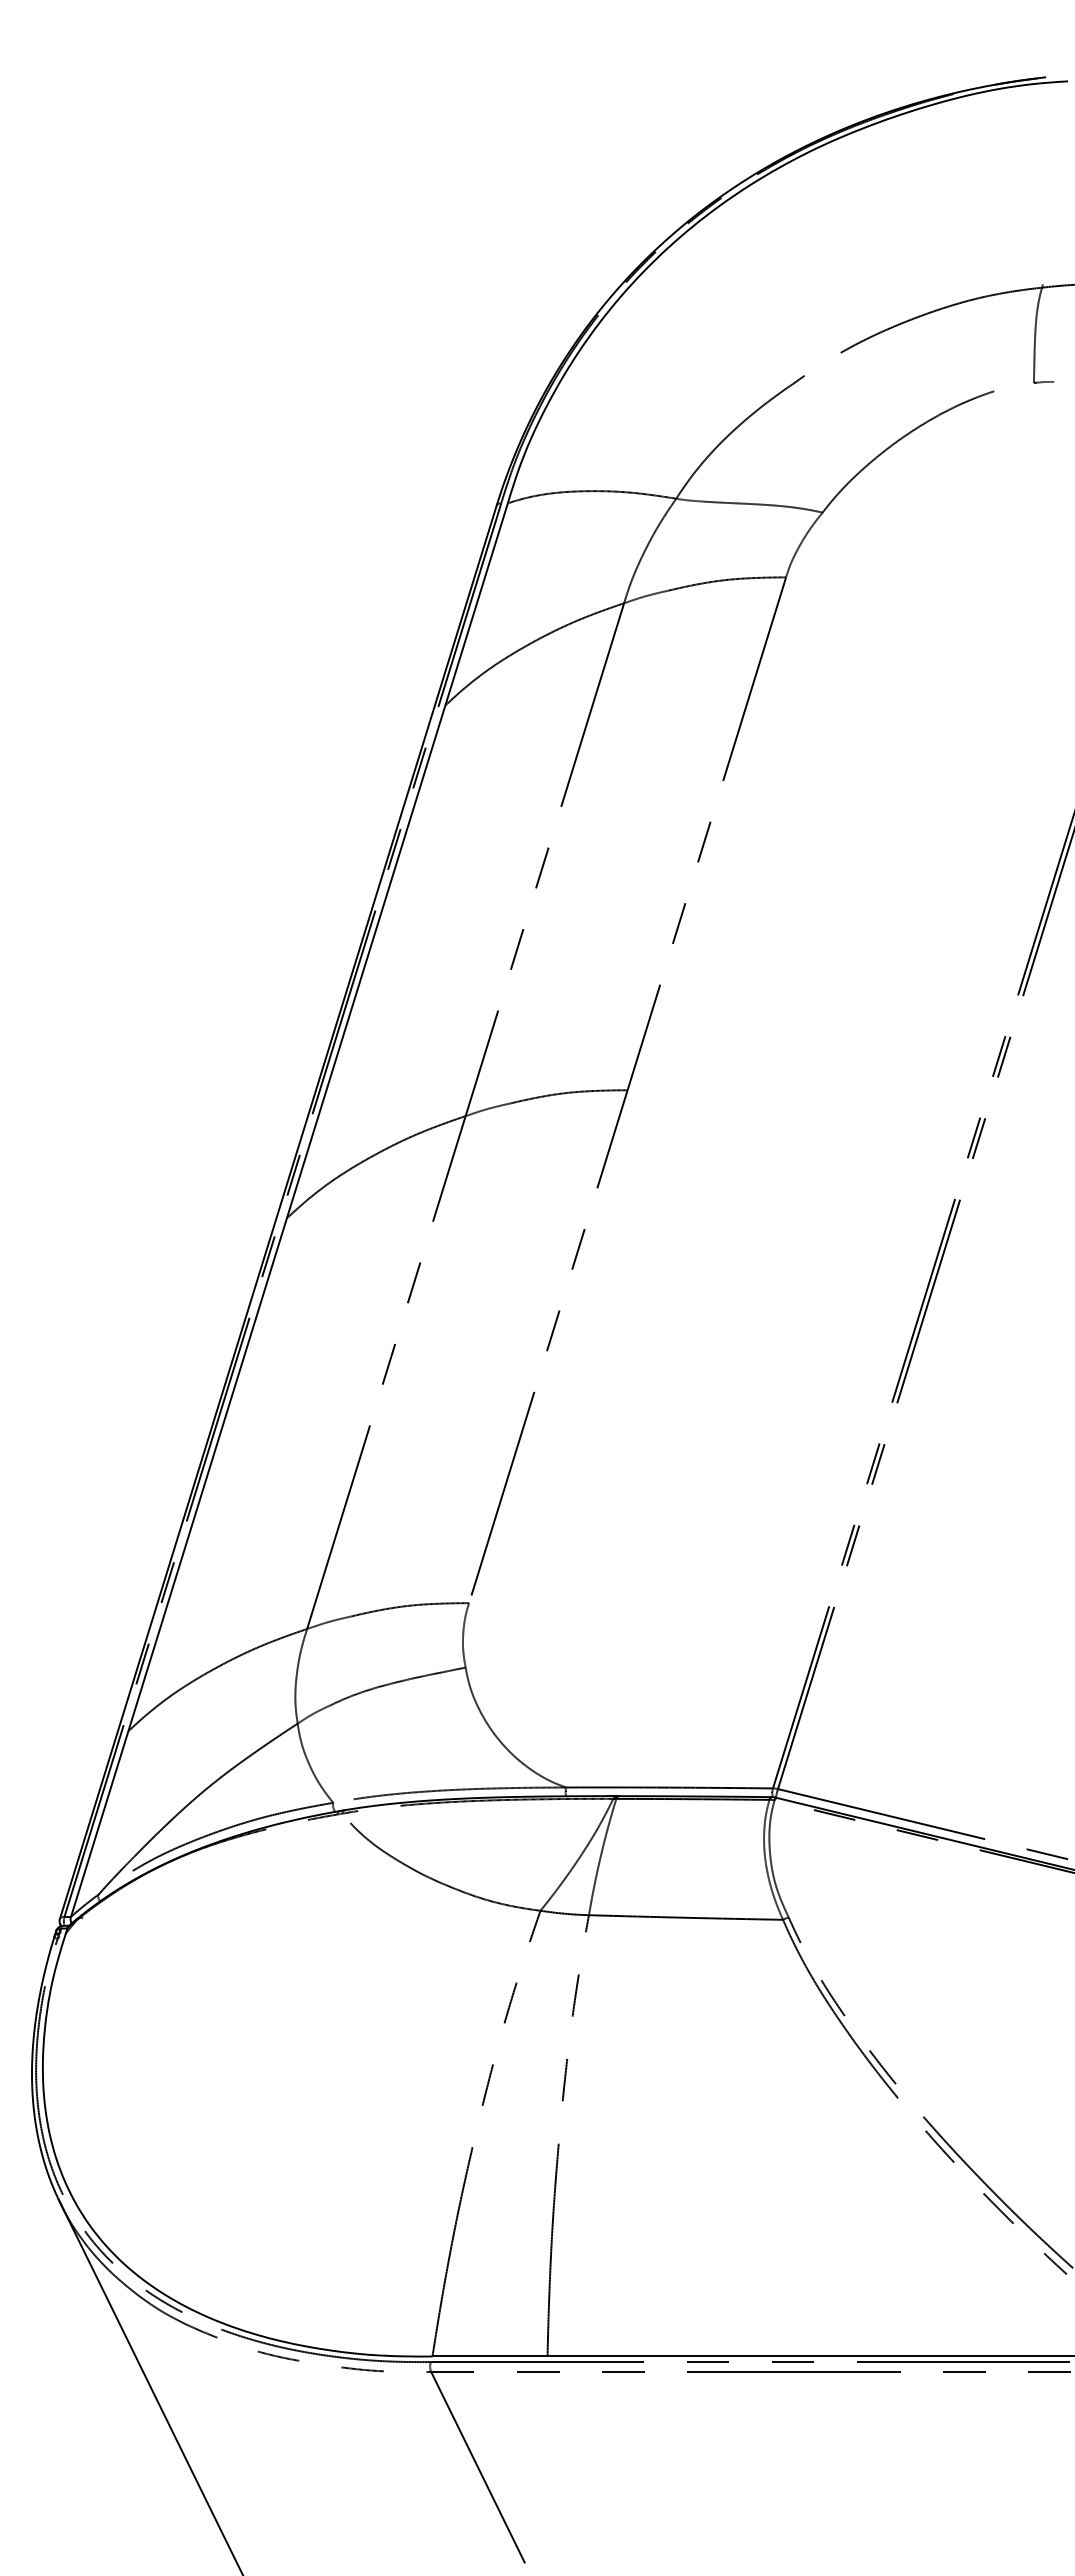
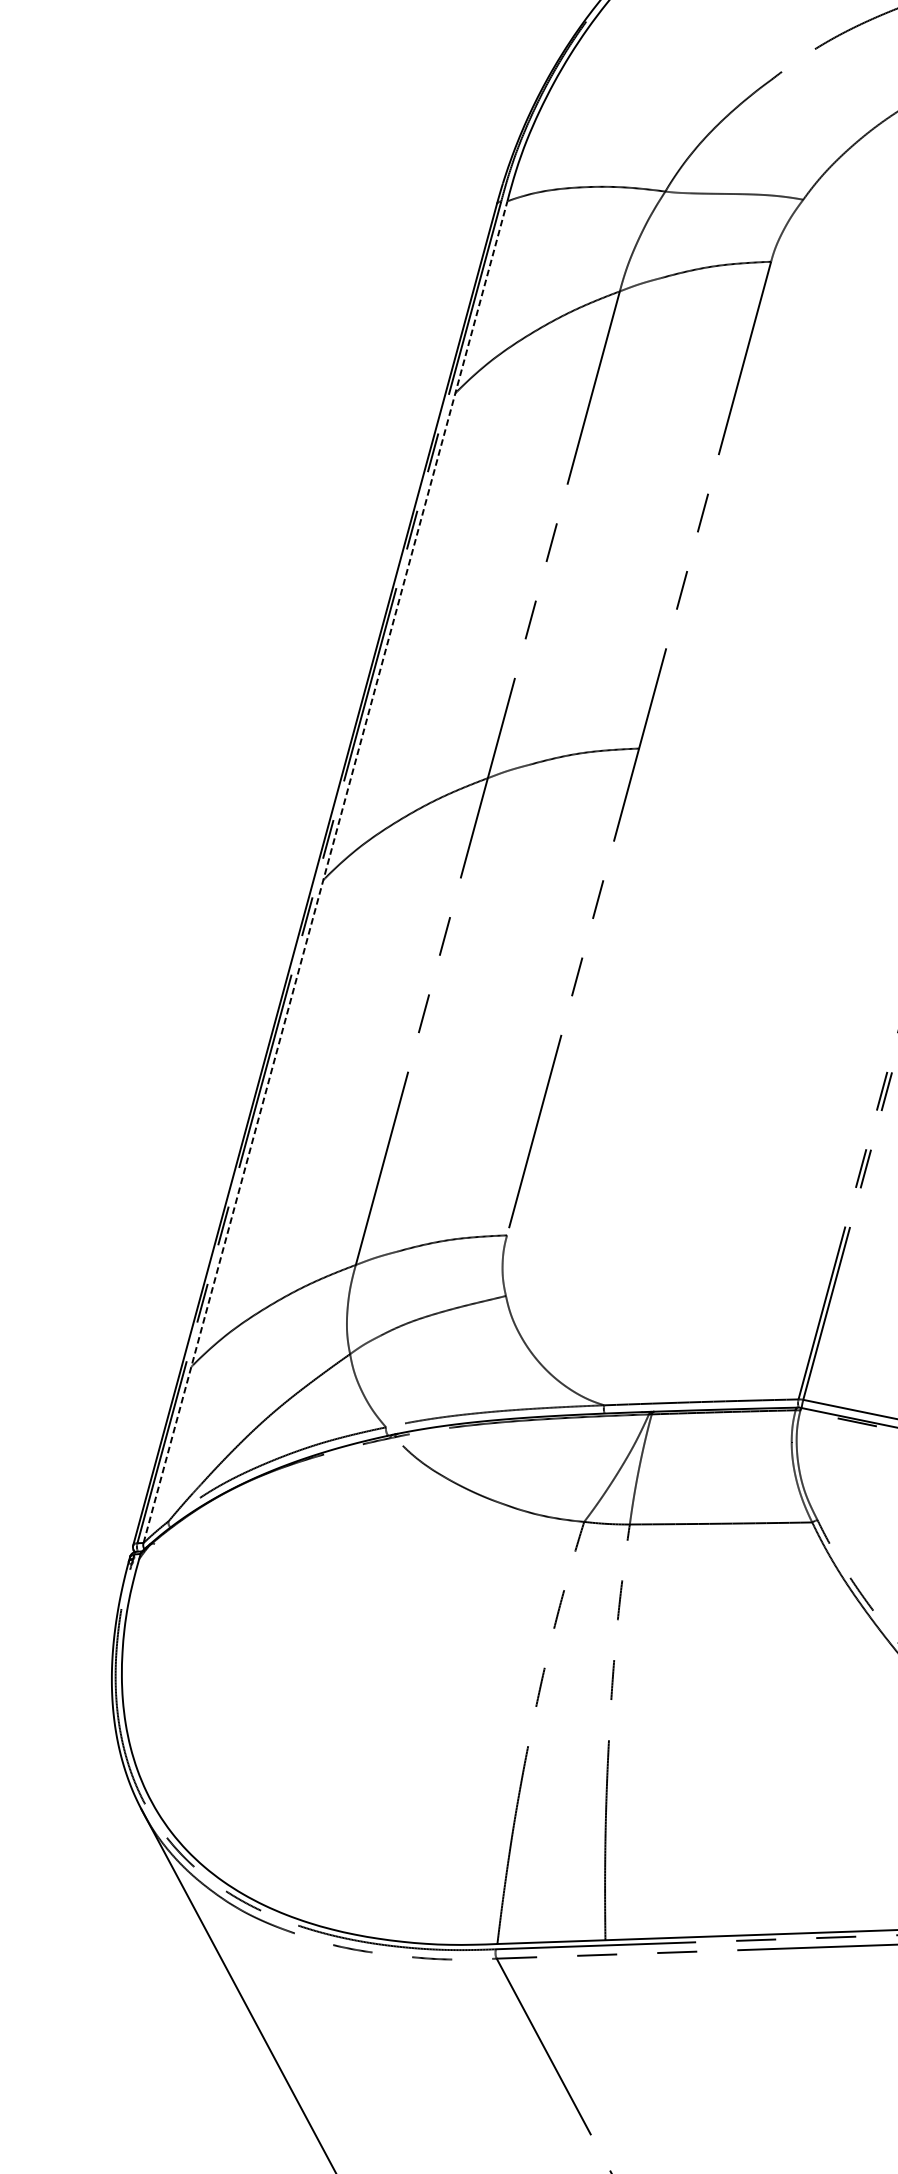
line: (289, 1210) -> (325, 872), solid -> dashed

